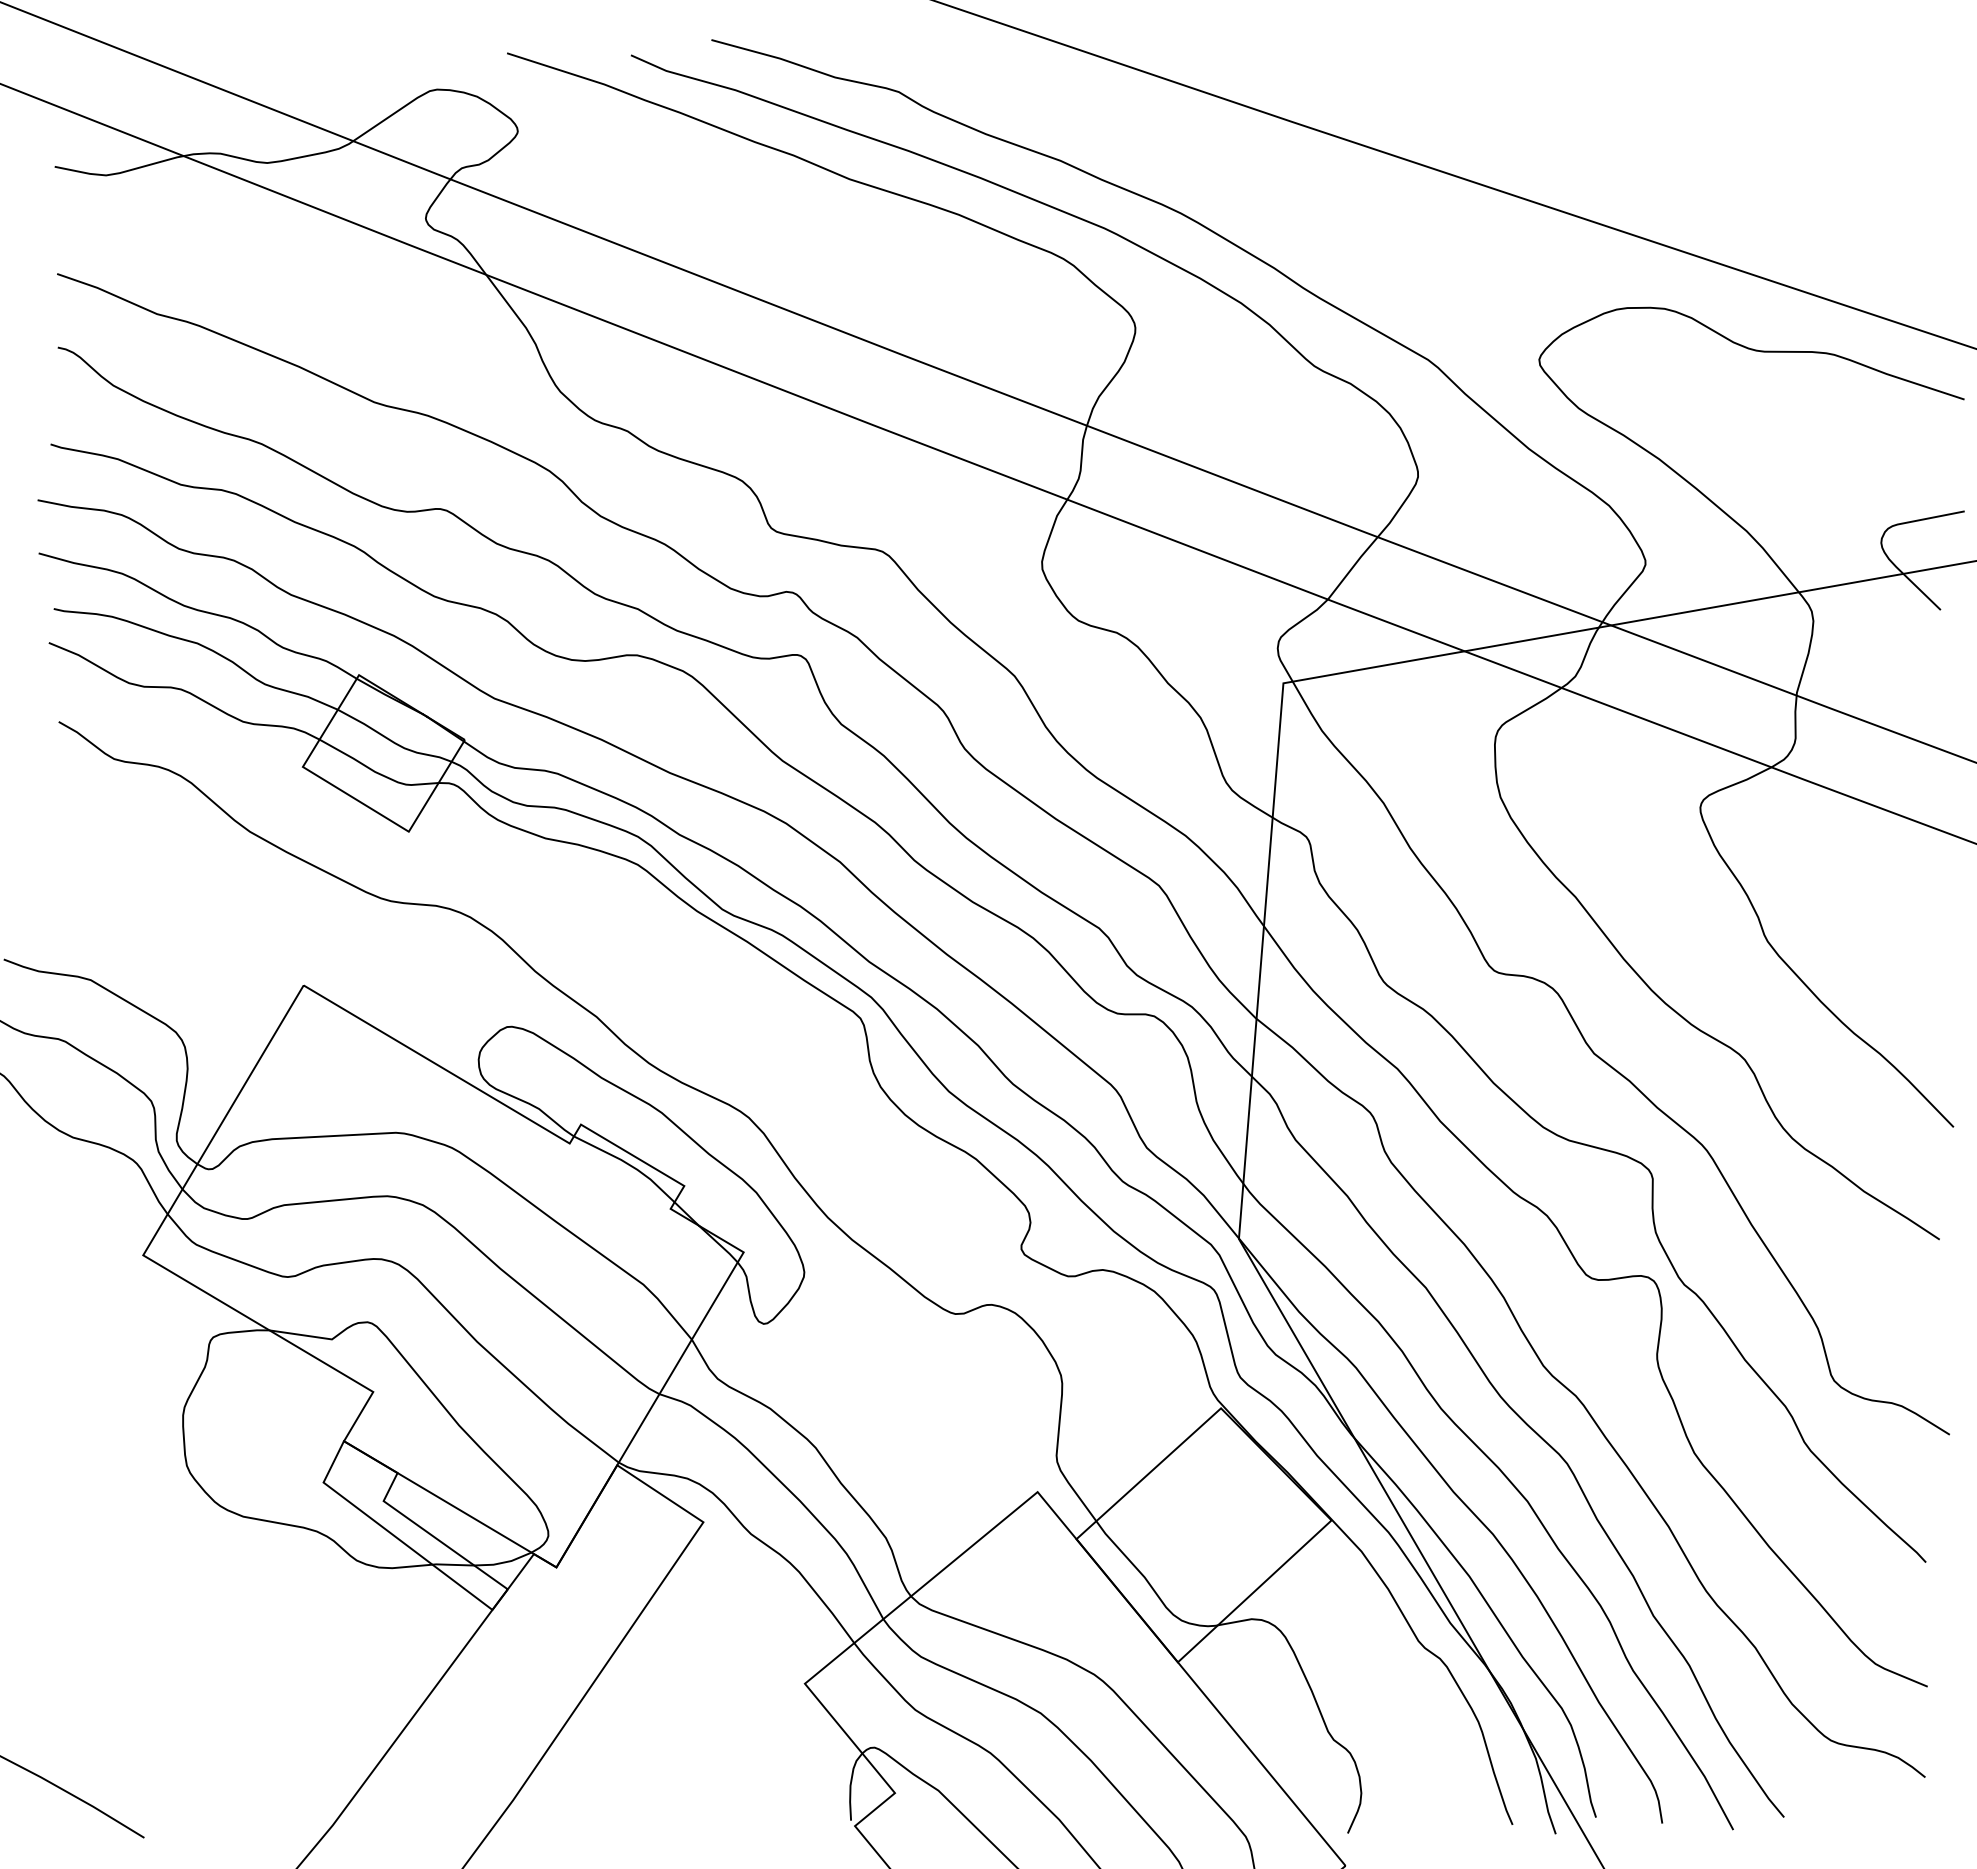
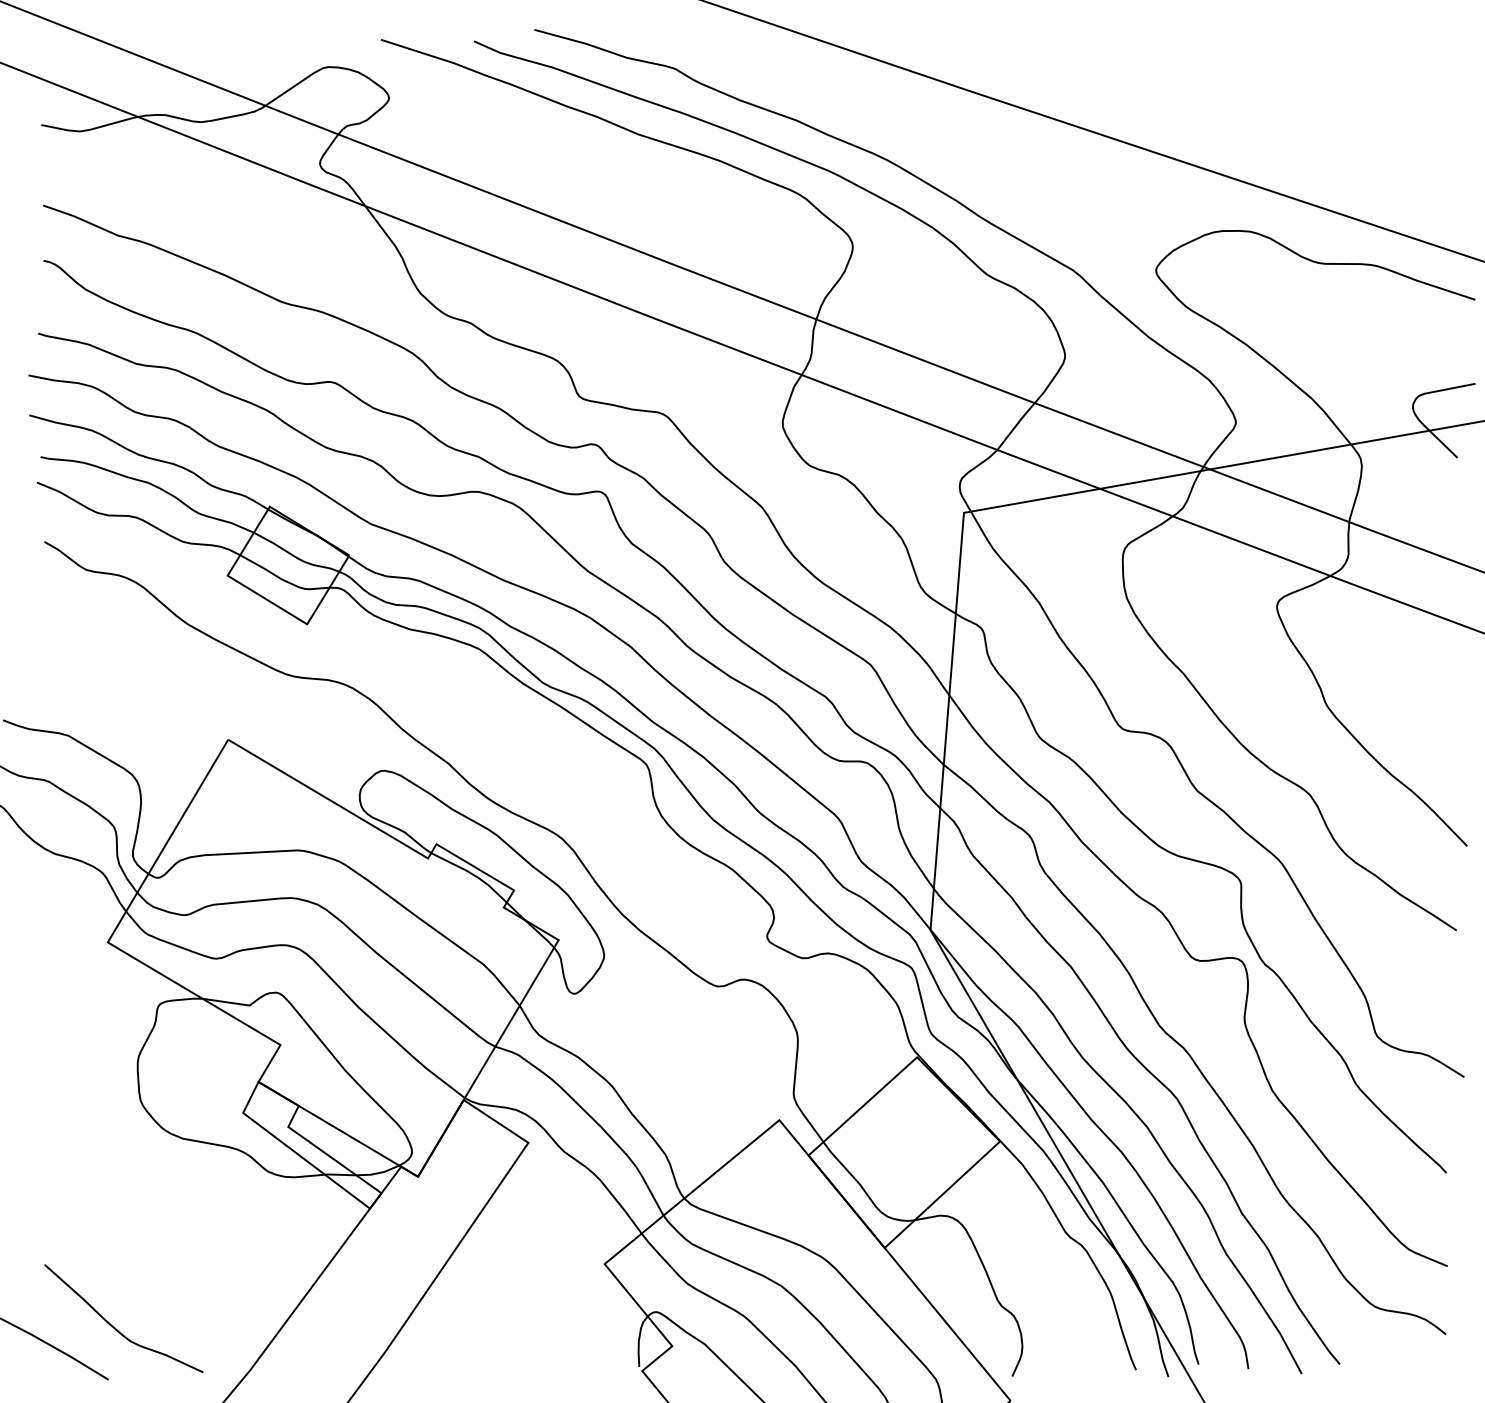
curve: (154, 1769) -> (116, 1328), added

